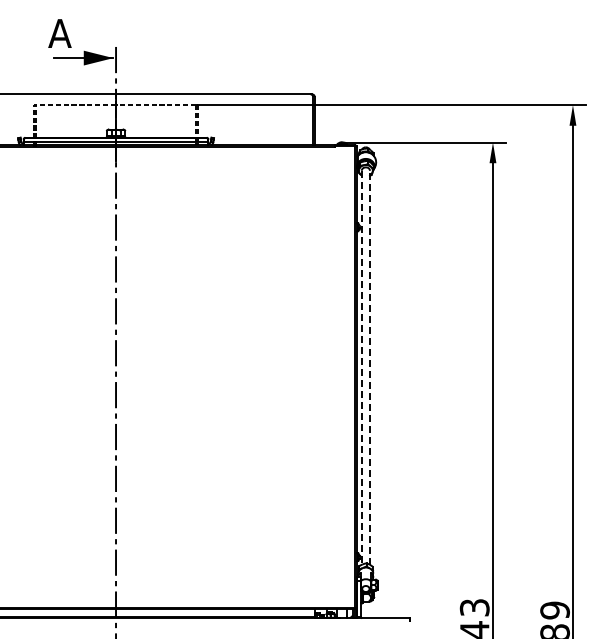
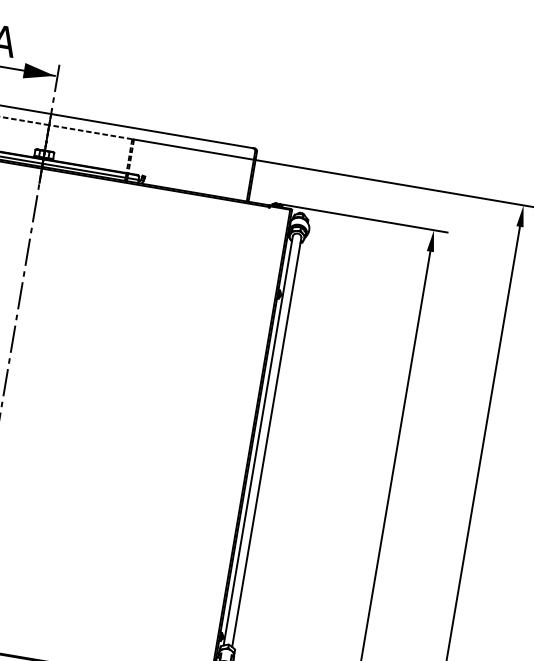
line: (370, 367) -> (267, 442), dashed -> solid
line: (361, 368) -> (257, 441), dashed -> solid

